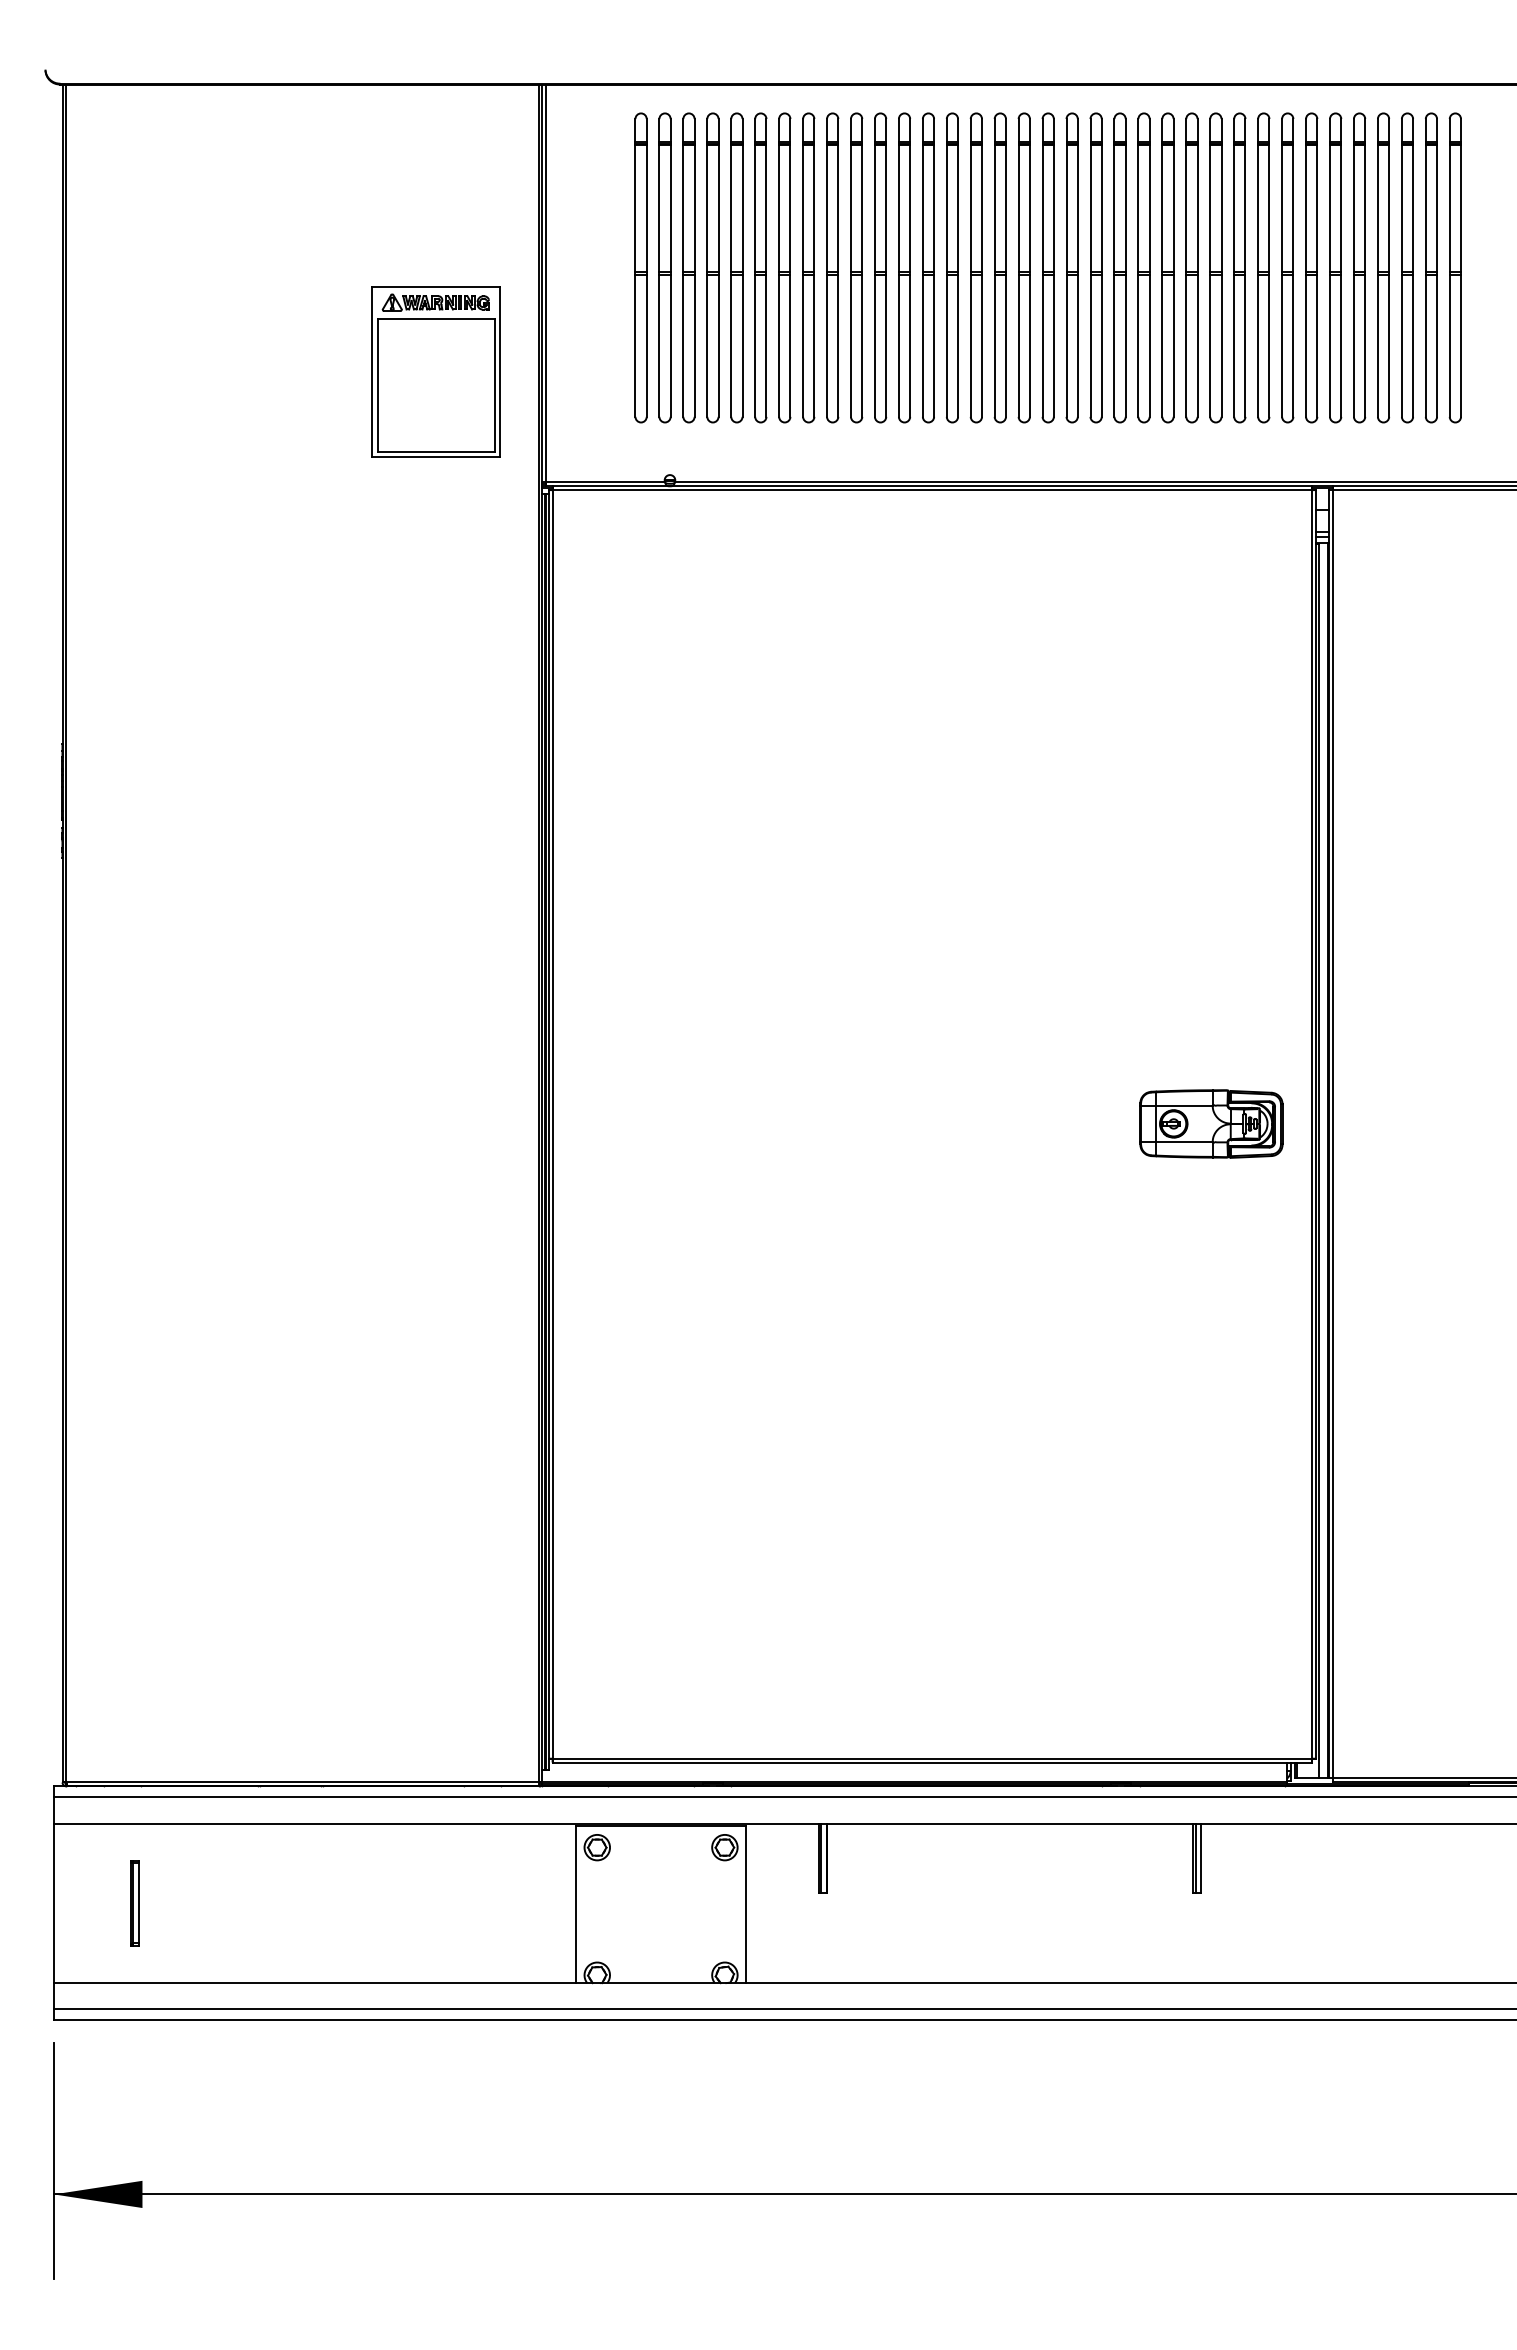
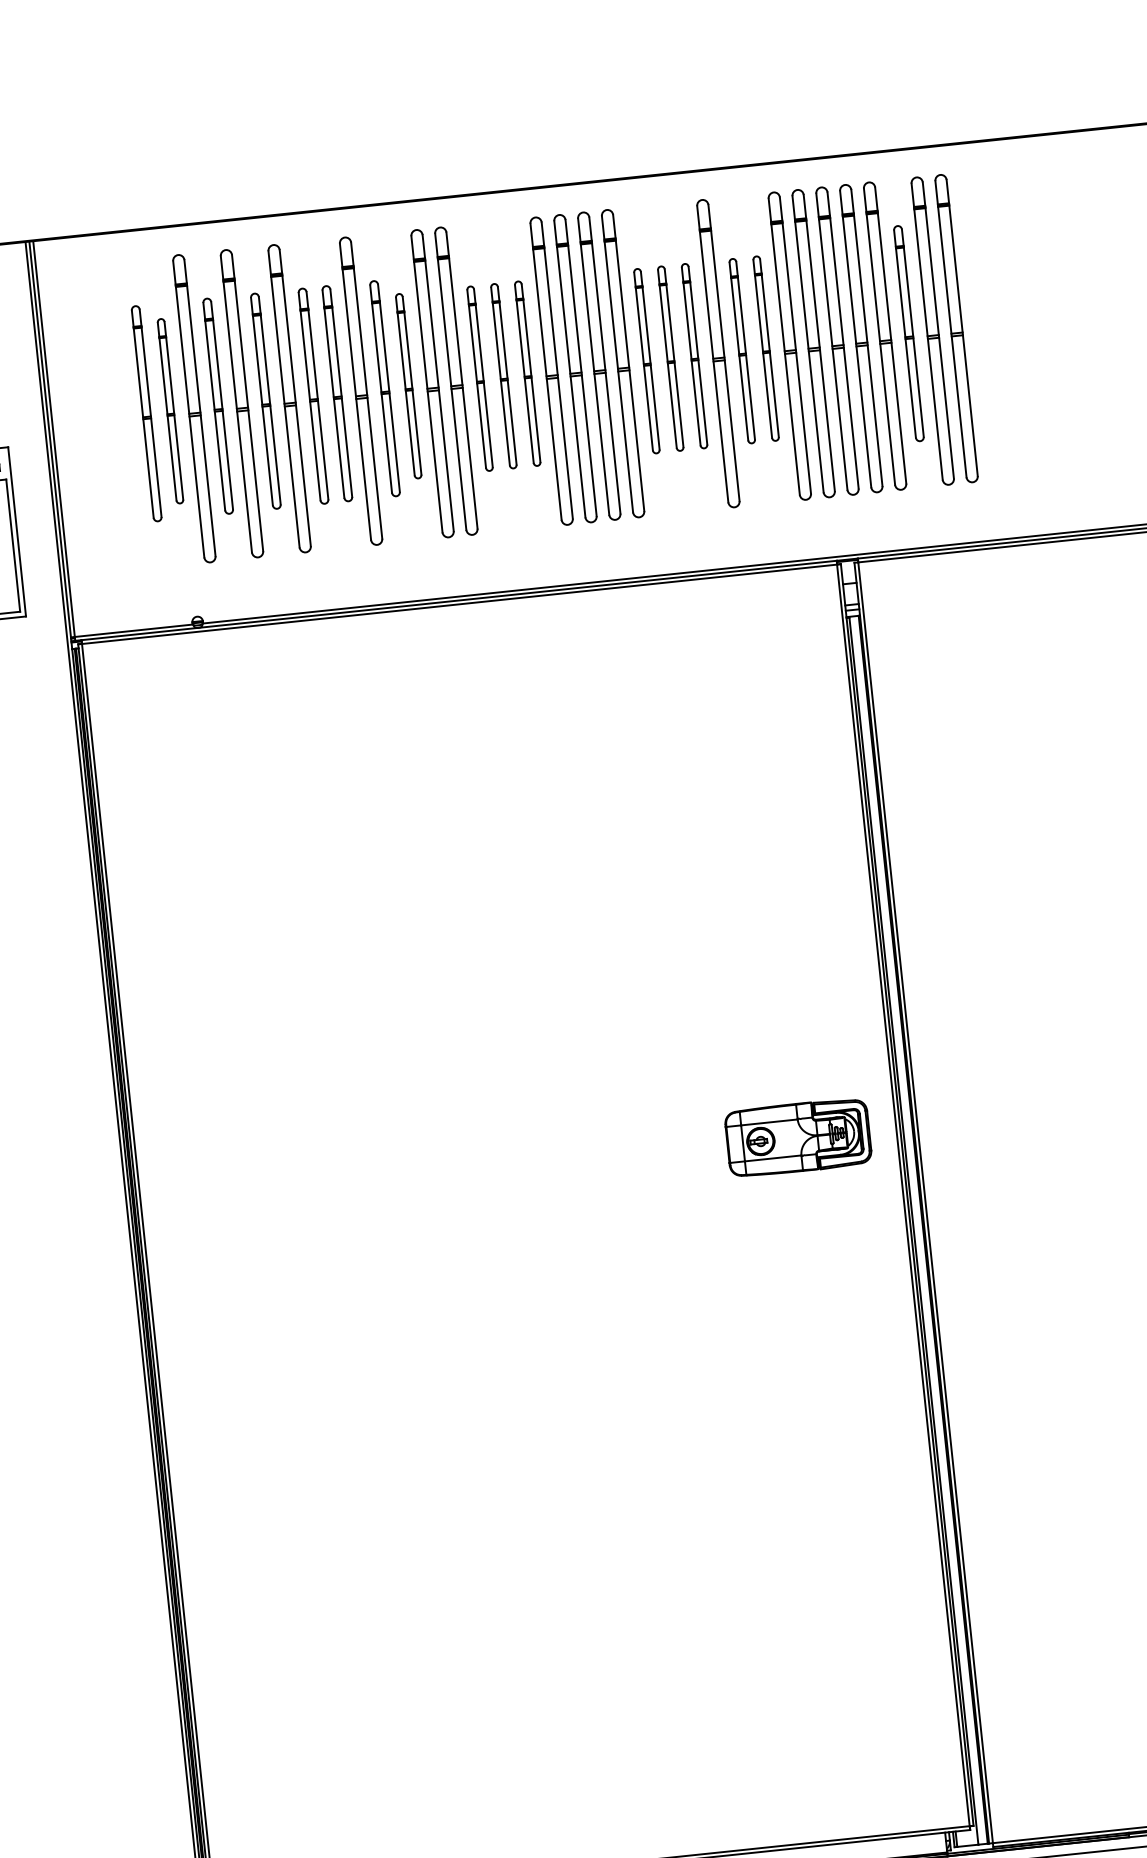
part: (640, 267) -> (146, 413), size x0.7
part: (664, 267) -> (169, 410), size x0.6
part: (712, 267) -> (217, 405), size x0.7
part: (760, 267) -> (265, 400), size x0.7
part: (808, 267) -> (313, 395), size x0.7
part: (832, 267) -> (337, 393), size x0.7
part: (880, 267) -> (384, 388), size x0.7
part: (904, 267) -> (408, 385), size x0.6
part: (975, 267) -> (479, 378), size x0.6
part: (999, 267) -> (503, 375), size x0.6
part: (1023, 267) -> (527, 373), size x0.6
part: (1143, 267) -> (646, 360), size x0.6
part: (1167, 267) -> (670, 358), size x0.6
part: (1191, 267) -> (694, 355), size x0.6
part: (1239, 267) -> (741, 350), size x0.6
part: (1263, 267) -> (765, 348), size x0.6
part: (1407, 267) -> (908, 333), size x0.7
part: (1211, 1123) -> (798, 1137), moved

